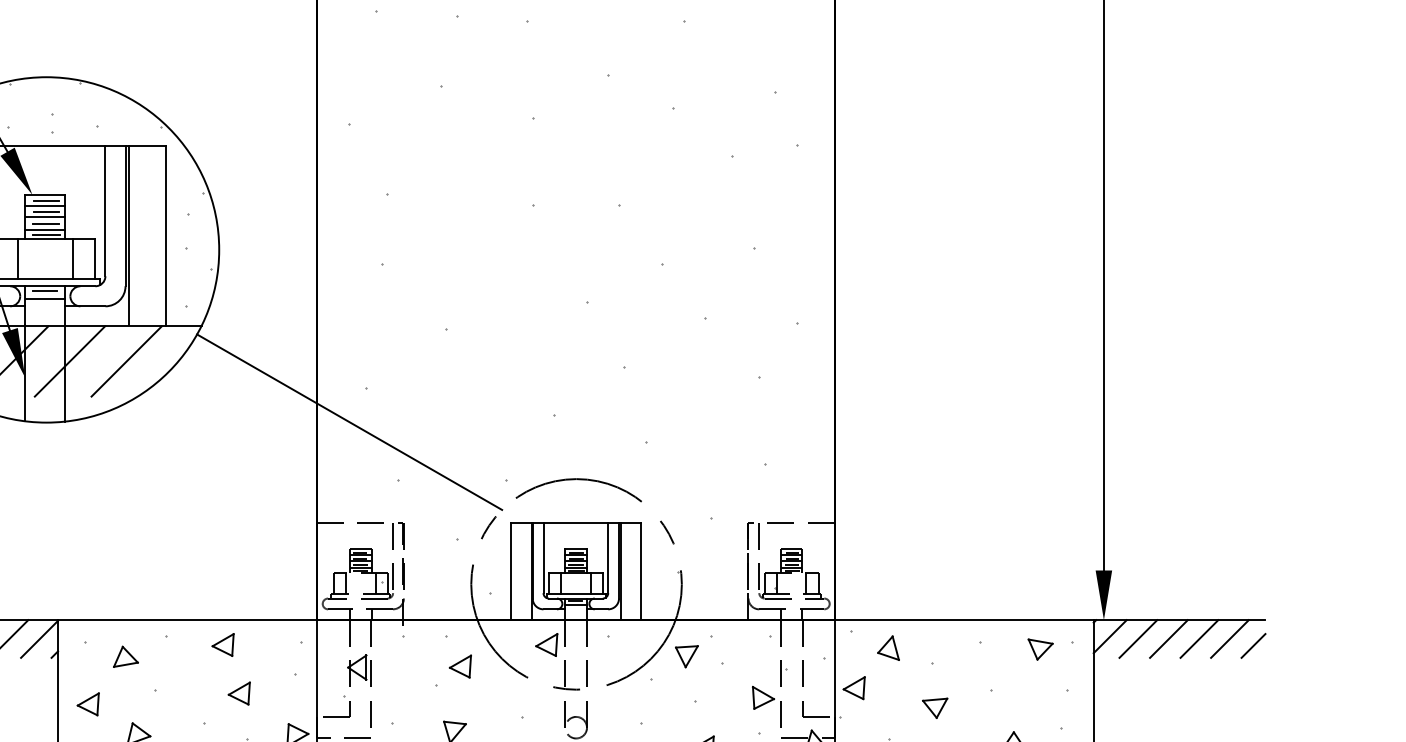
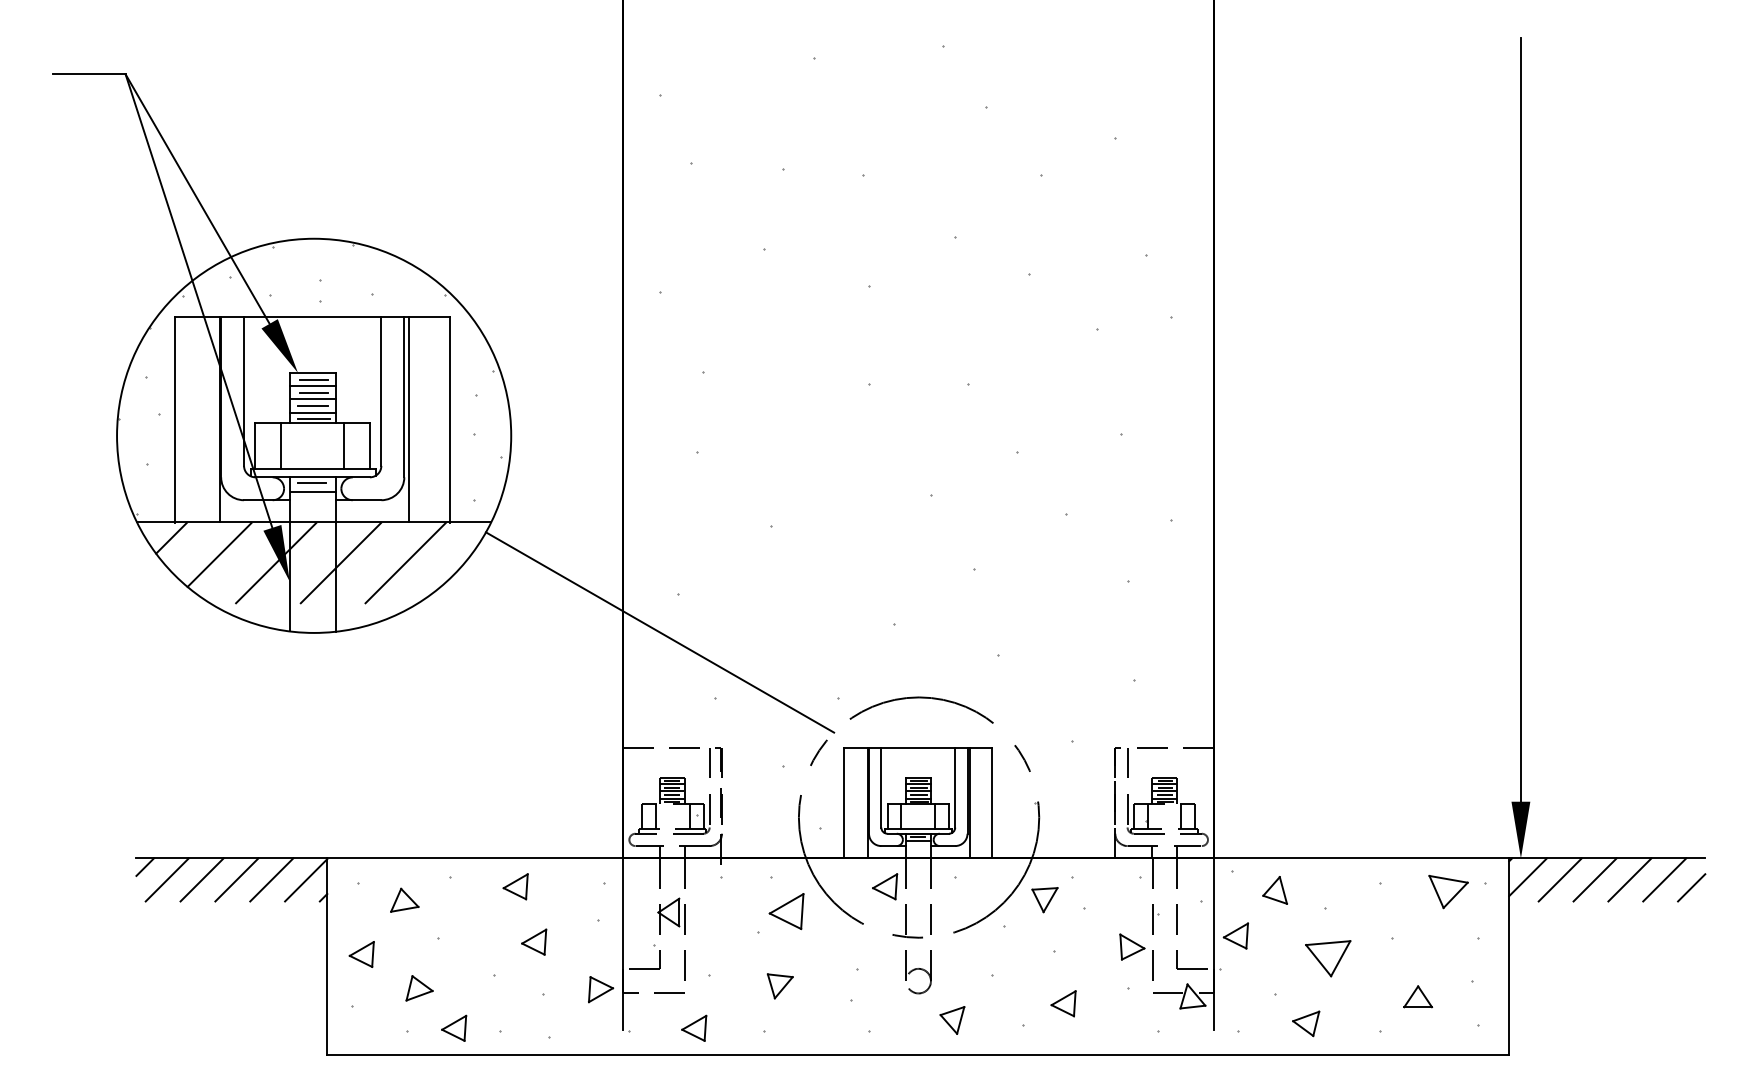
part: (1040, 649) -> (1448, 891), size x1.4
part: (460, 665) -> (786, 910), size x1.4
part: (935, 708) -> (1328, 959), size x1.6

